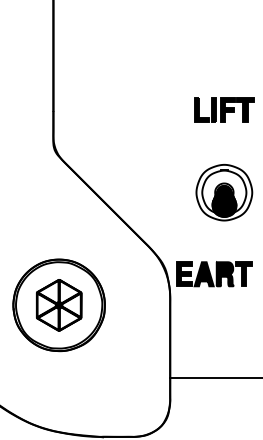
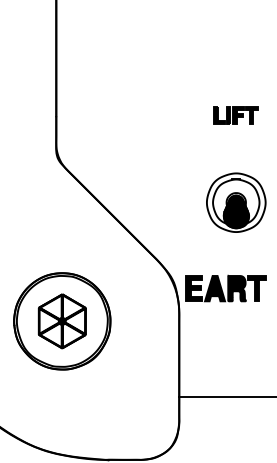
part: (223, 109) -> (235, 115), size x0.7

